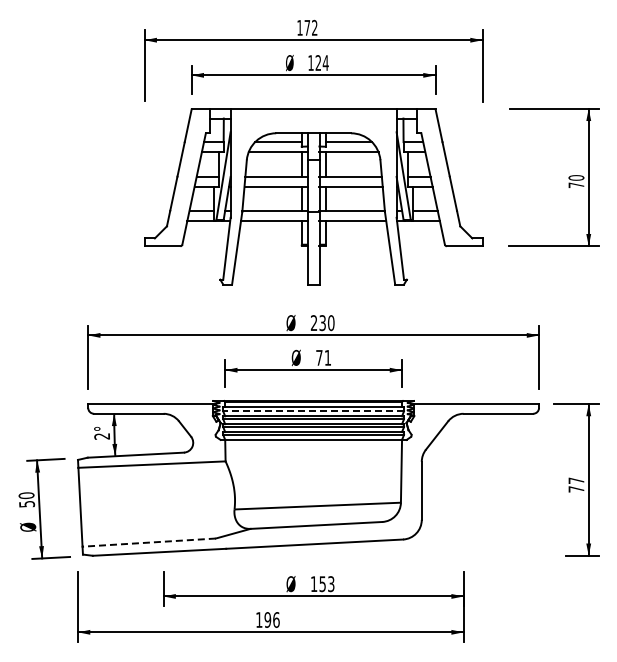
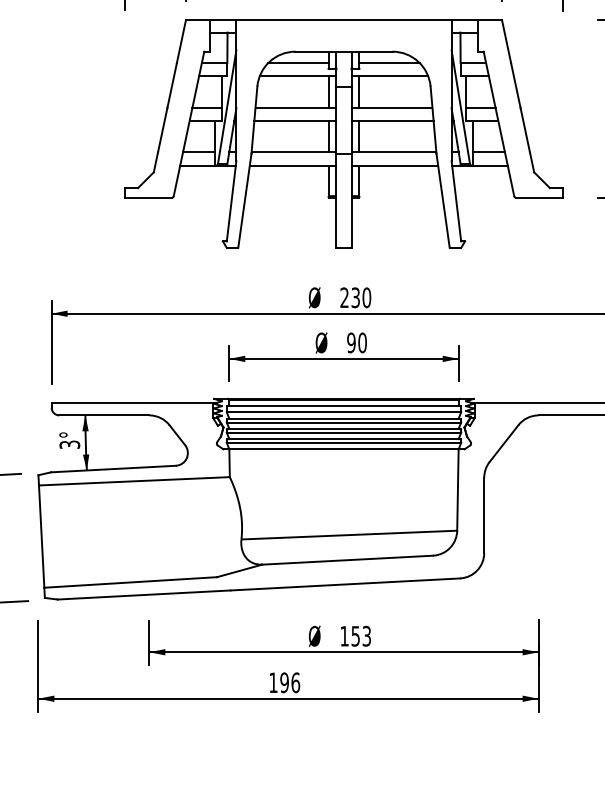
text: (323, 357) -> (356, 342), 71 -> 90
line: (313, 411) -> (343, 412), dashed -> solid
text: (102, 436) -> (70, 444), 2° -> 3°
line: (149, 542) -> (131, 582), dashed -> solid

